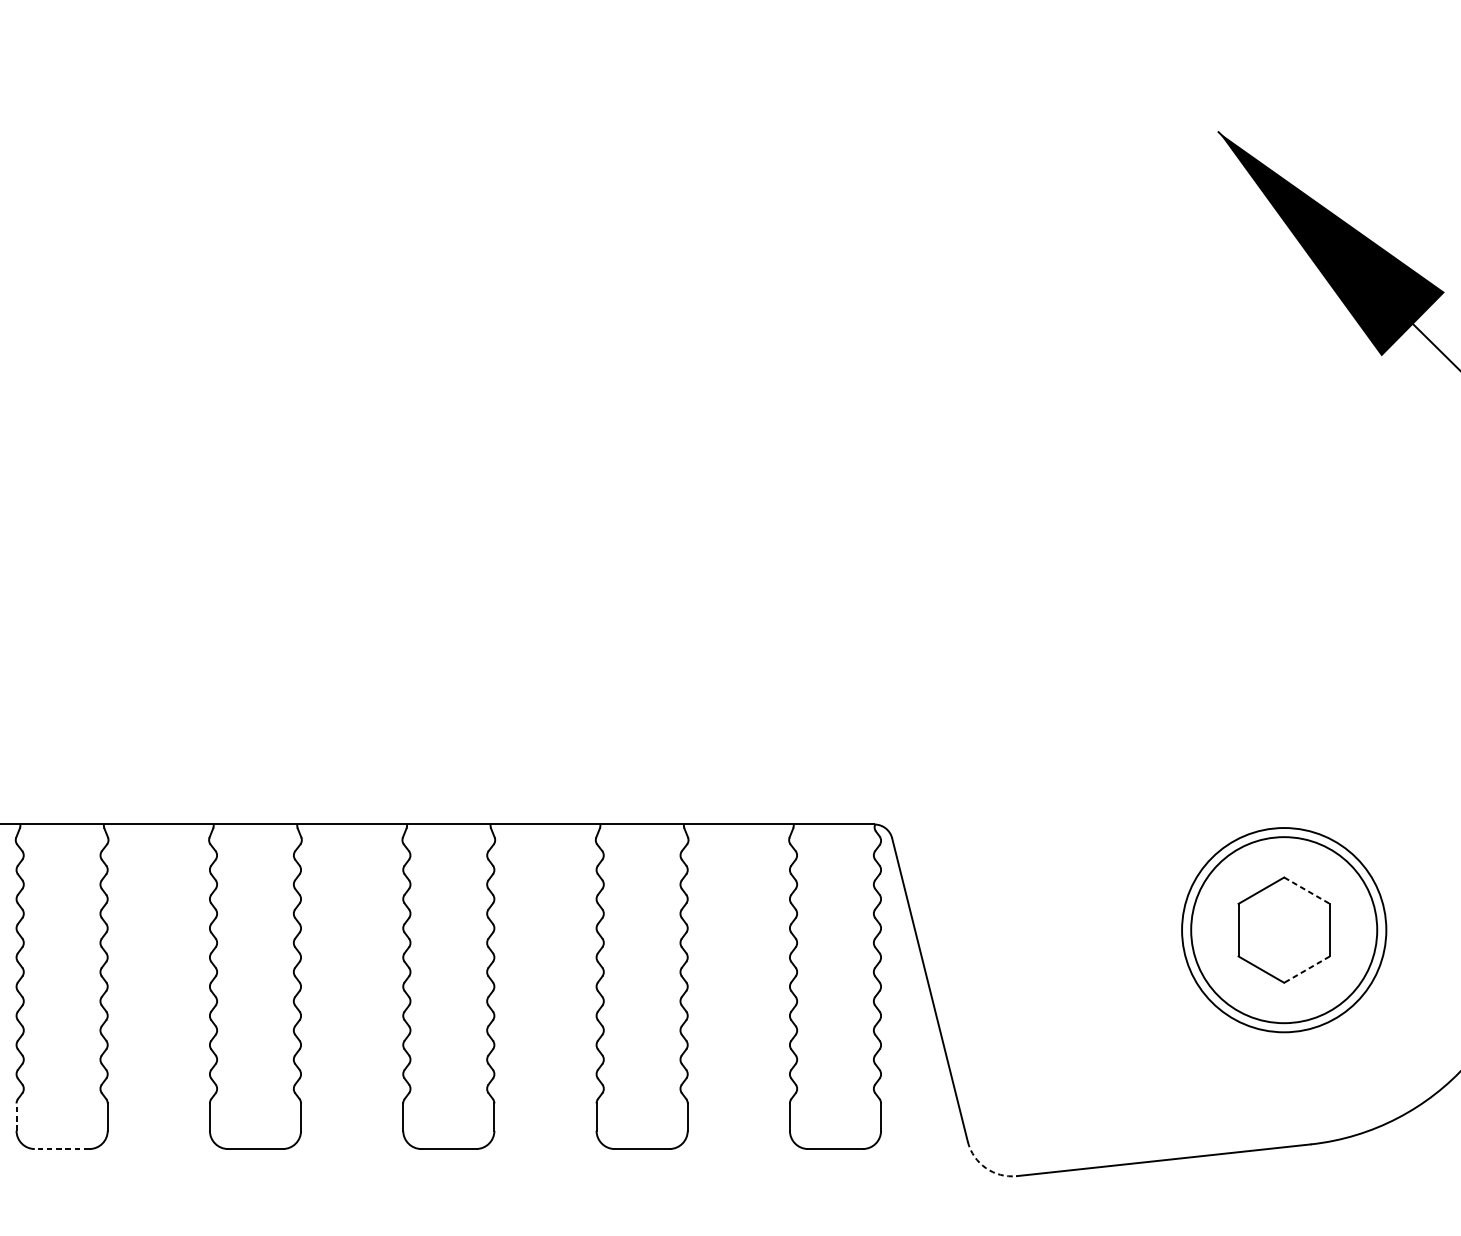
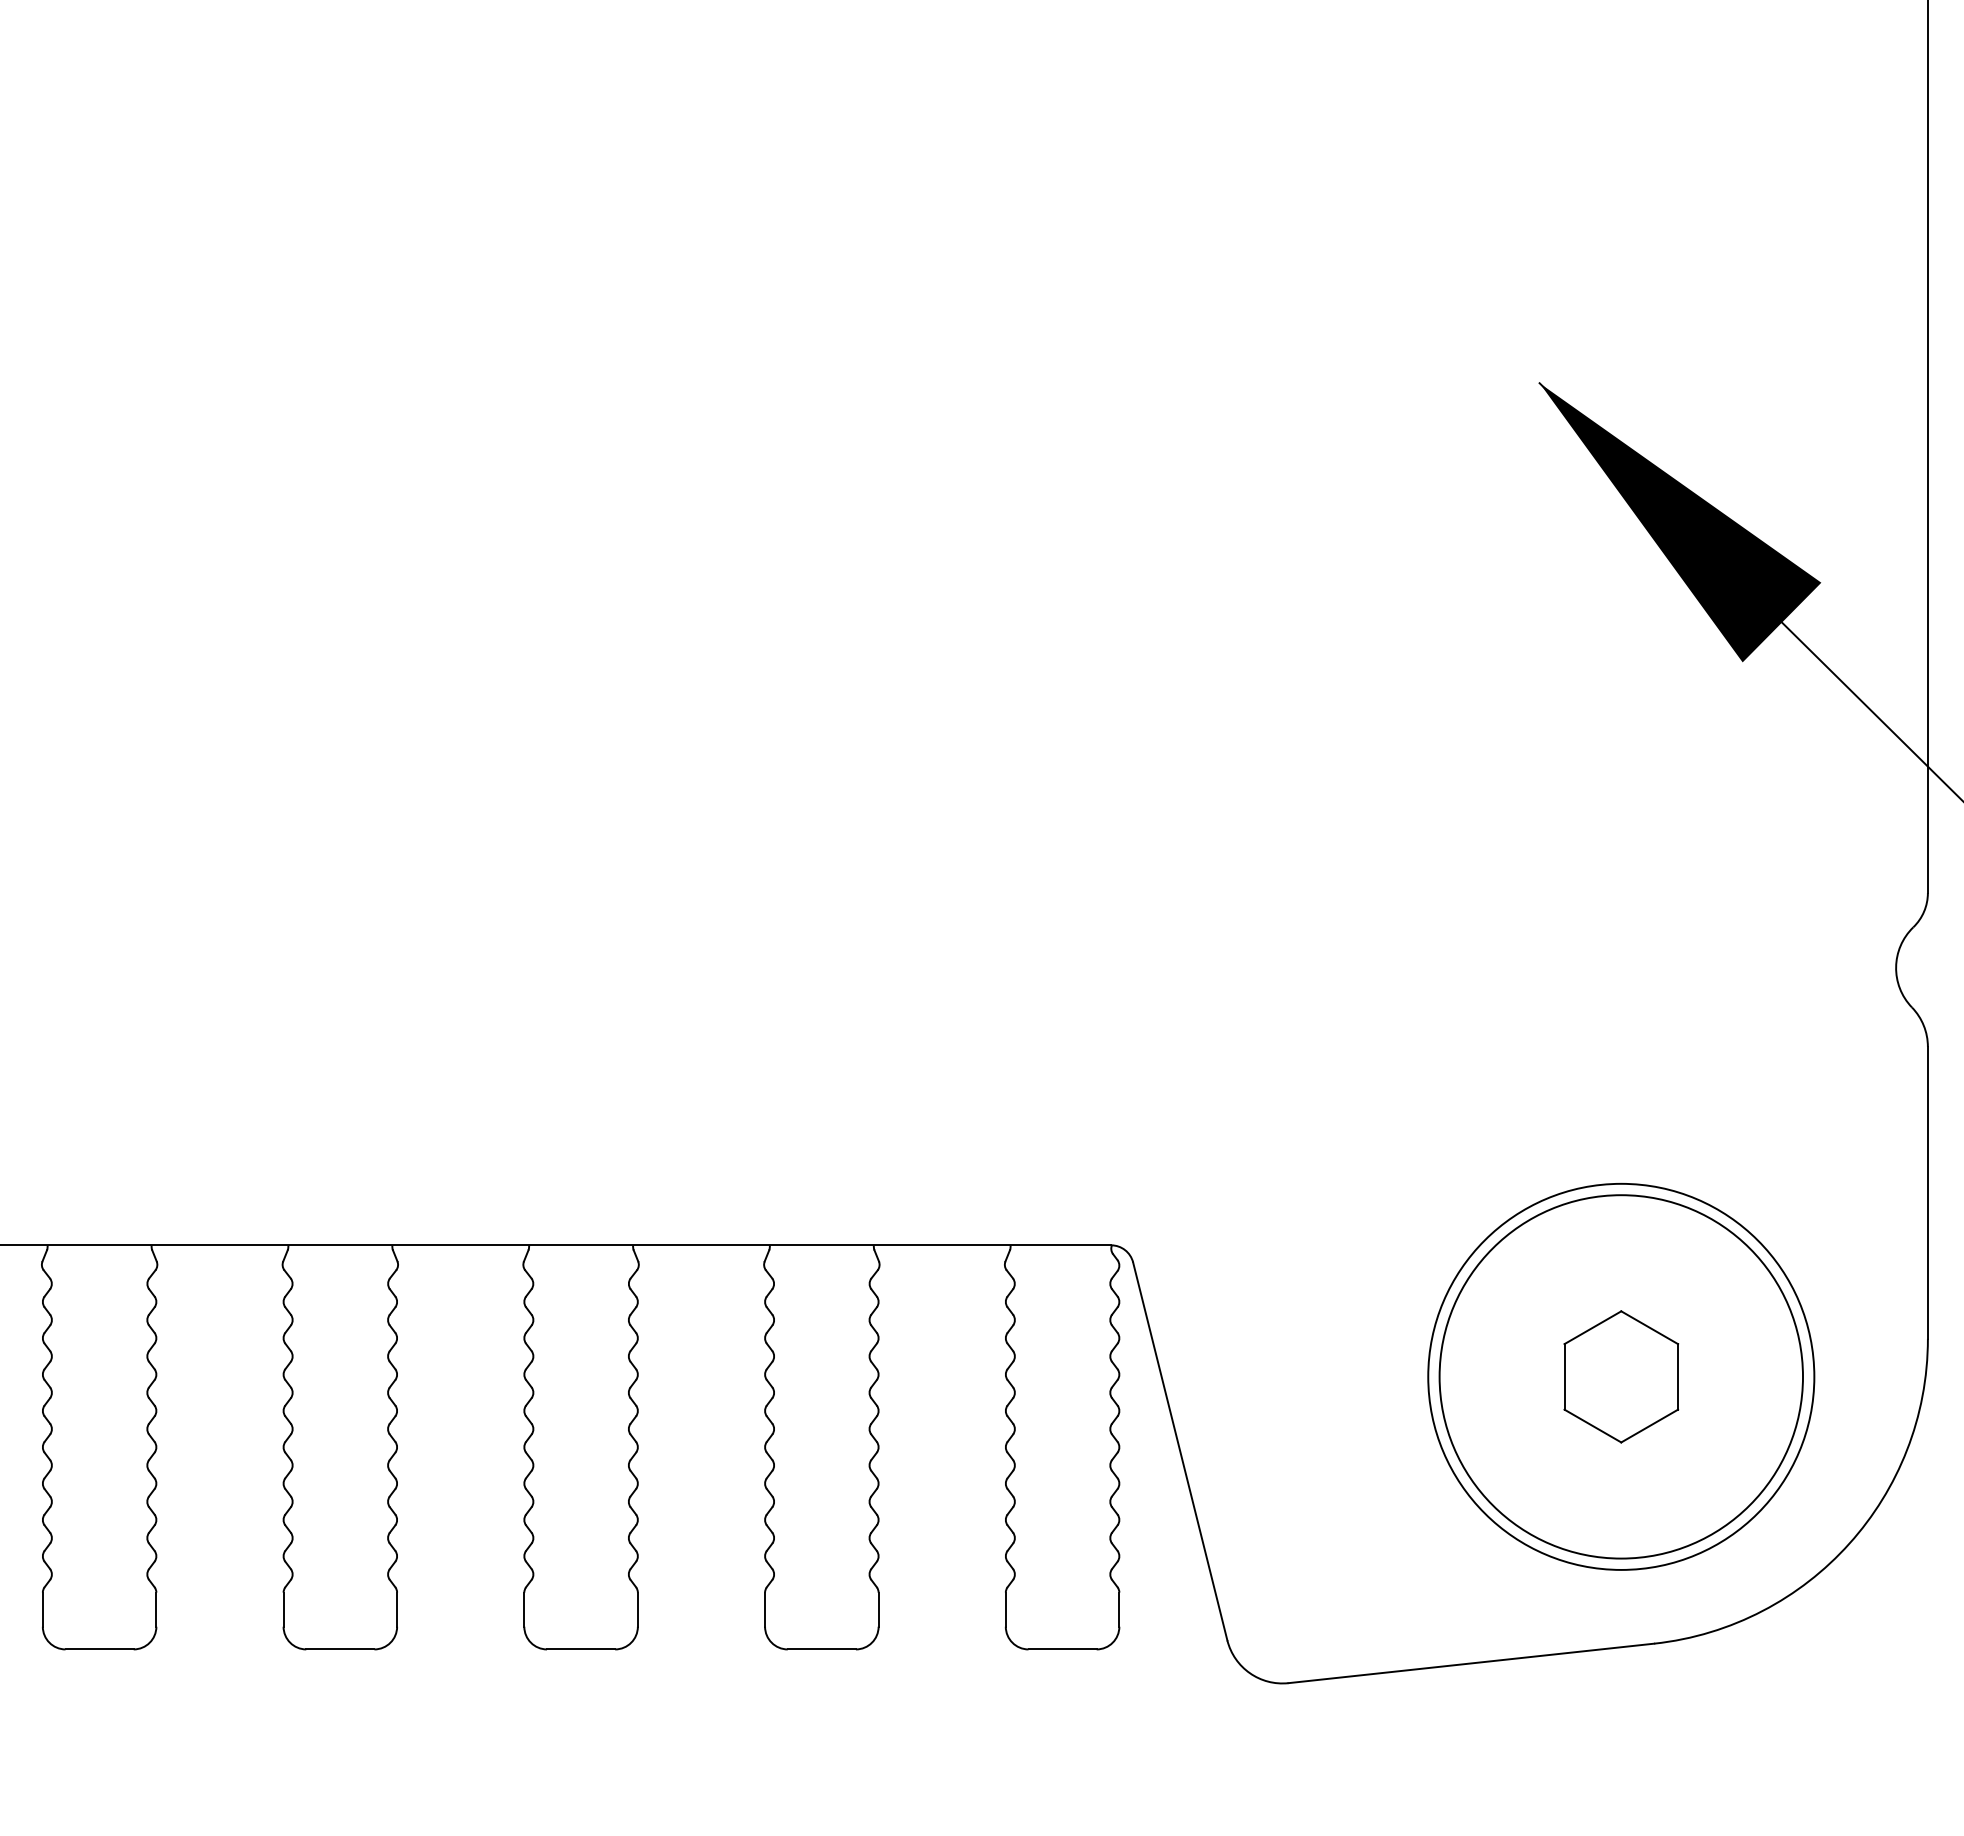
line: (1306, 890) -> (1649, 1327), dashed -> solid
circle: (1283, 929) -> (1620, 1376), size x1.43
circle: (1284, 929) -> (1621, 1376), size x1.67
line: (1306, 970) -> (1649, 1426), dashed -> solid
line: (16, 1116) -> (42, 1609), dashed -> solid
line: (62, 1149) -> (99, 1649), dashed -> solid
arc: (985, 1168) -> (1249, 1673), dashed -> solid

